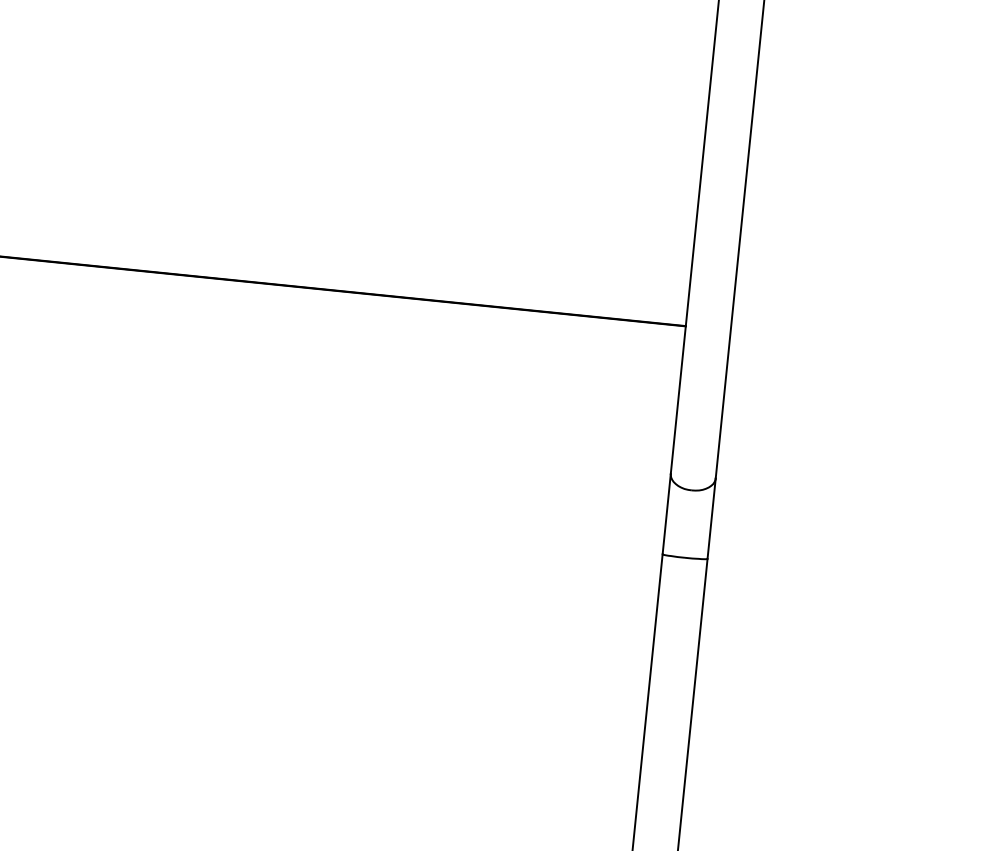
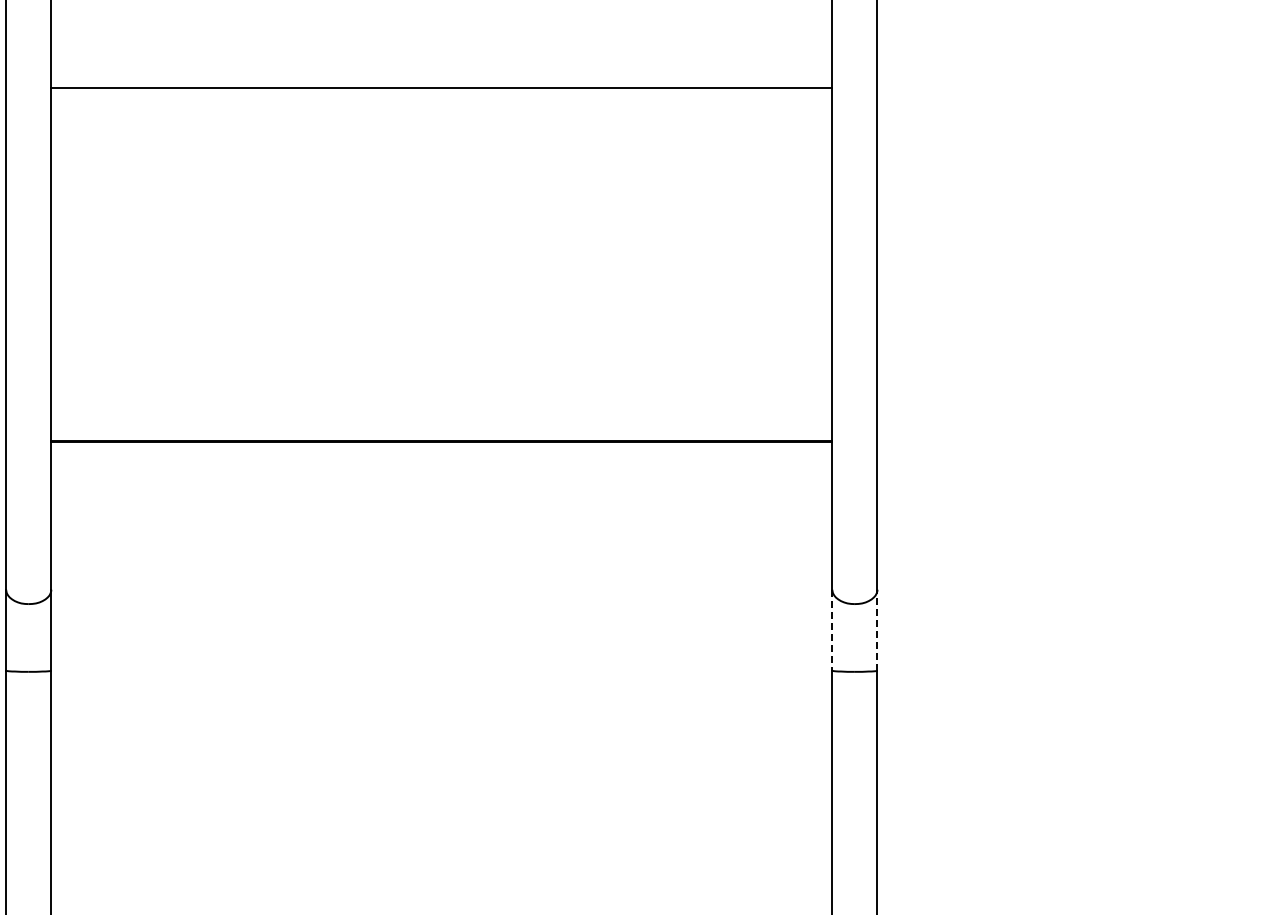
line: (666, 514) -> (832, 630), solid -> dashed
line: (711, 517) -> (877, 629), solid -> dashed

